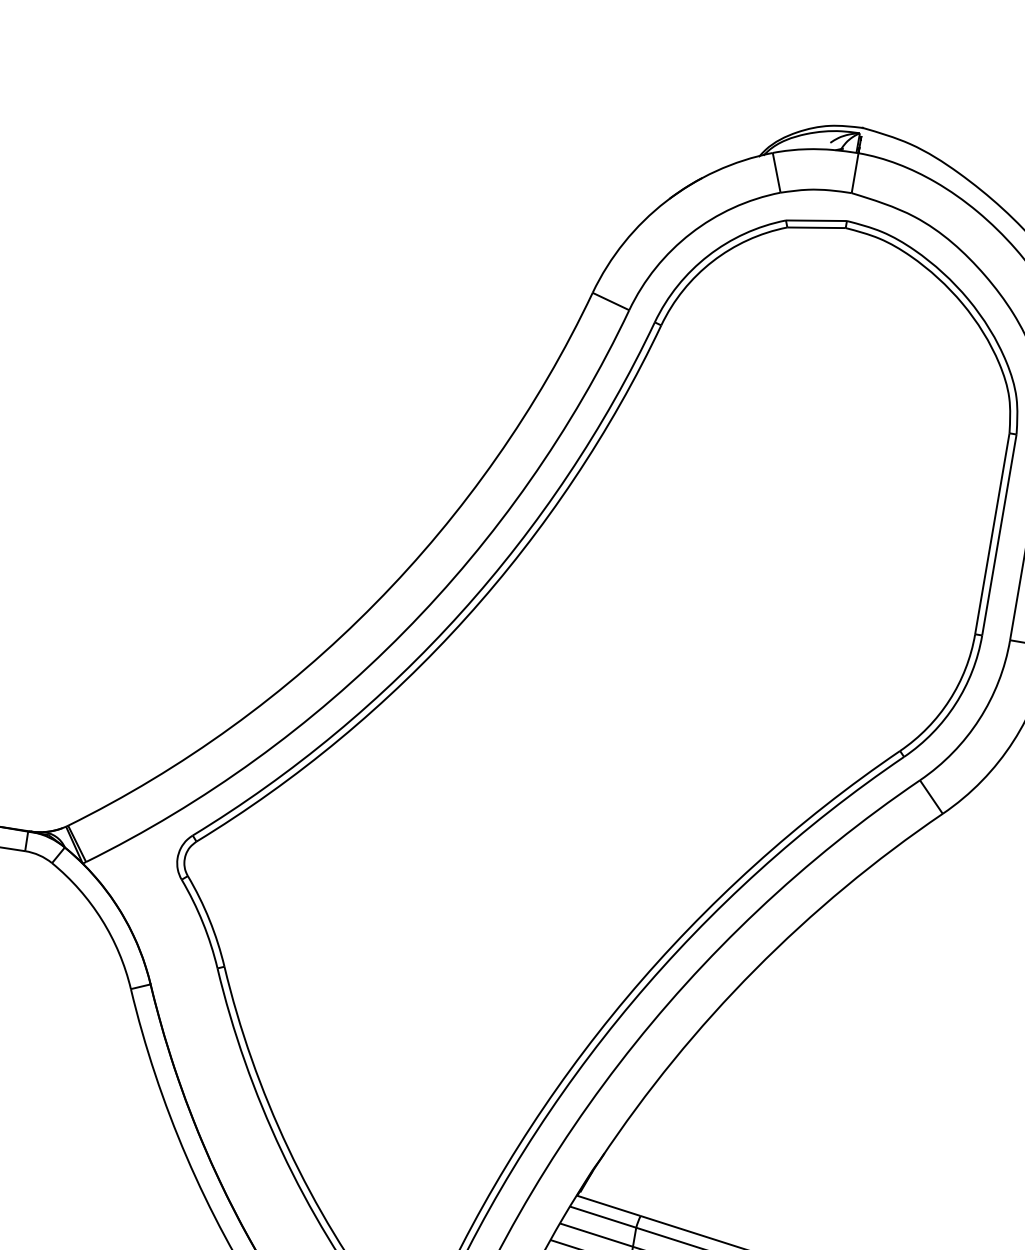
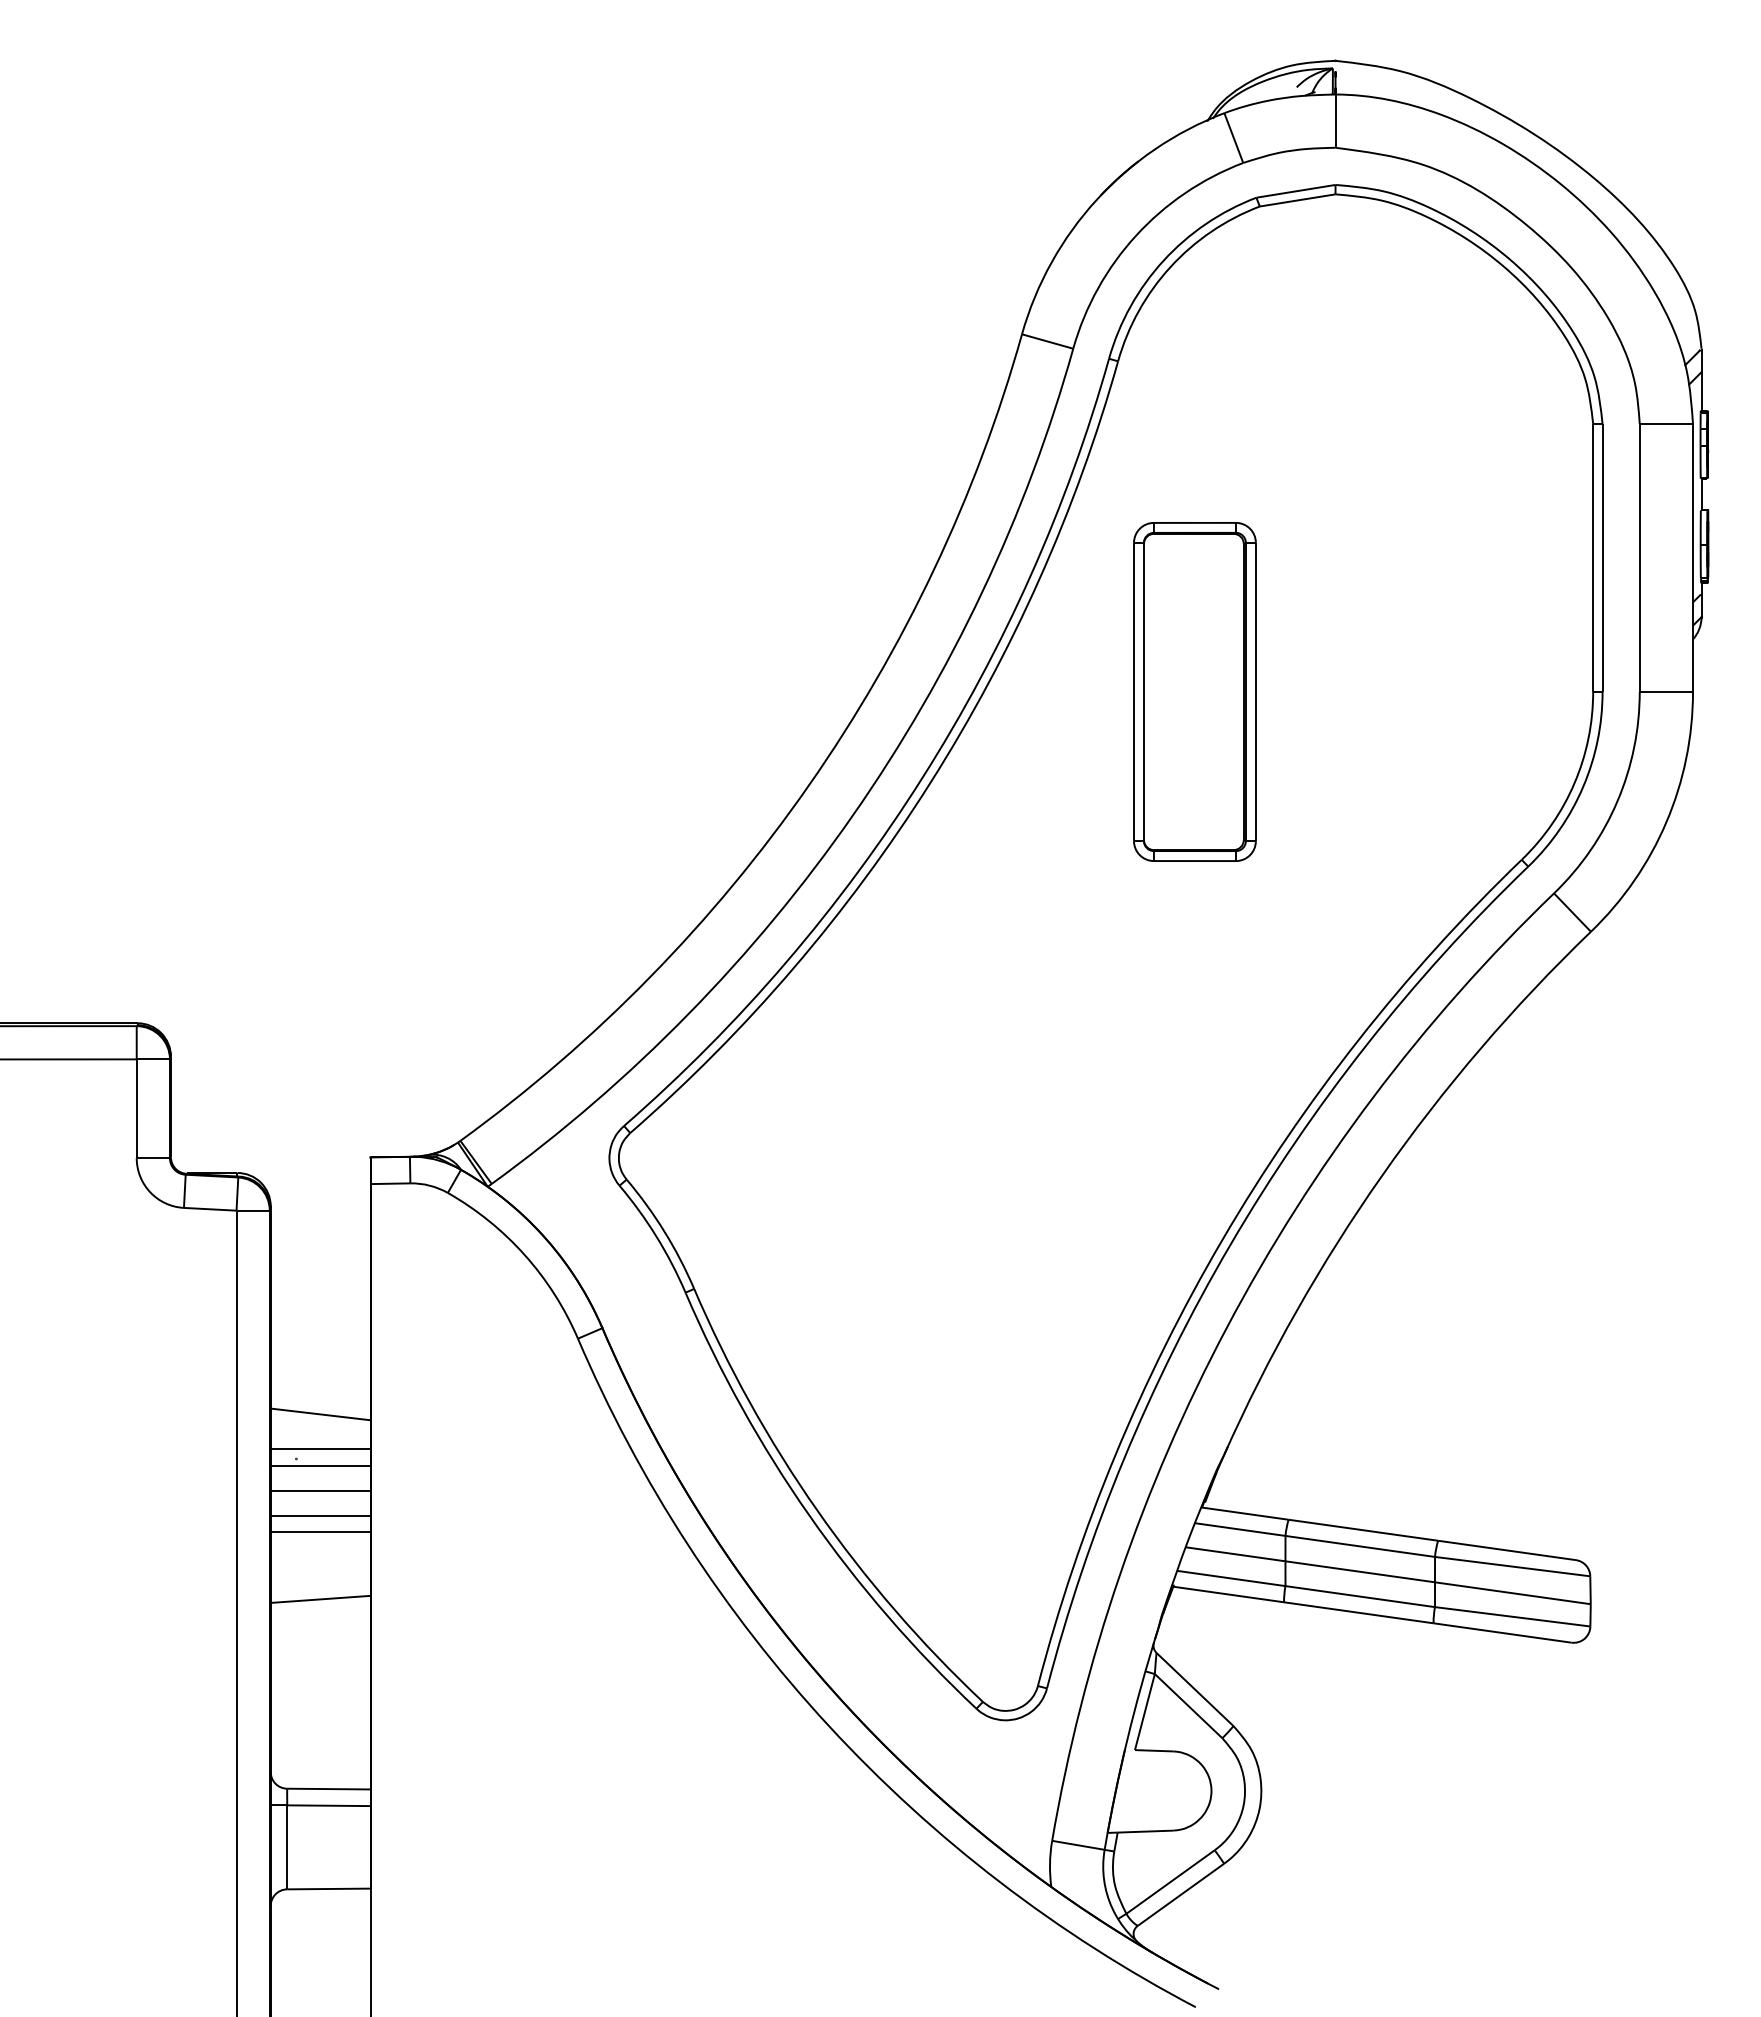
part: (676, 582) -> (1194, 691), added

